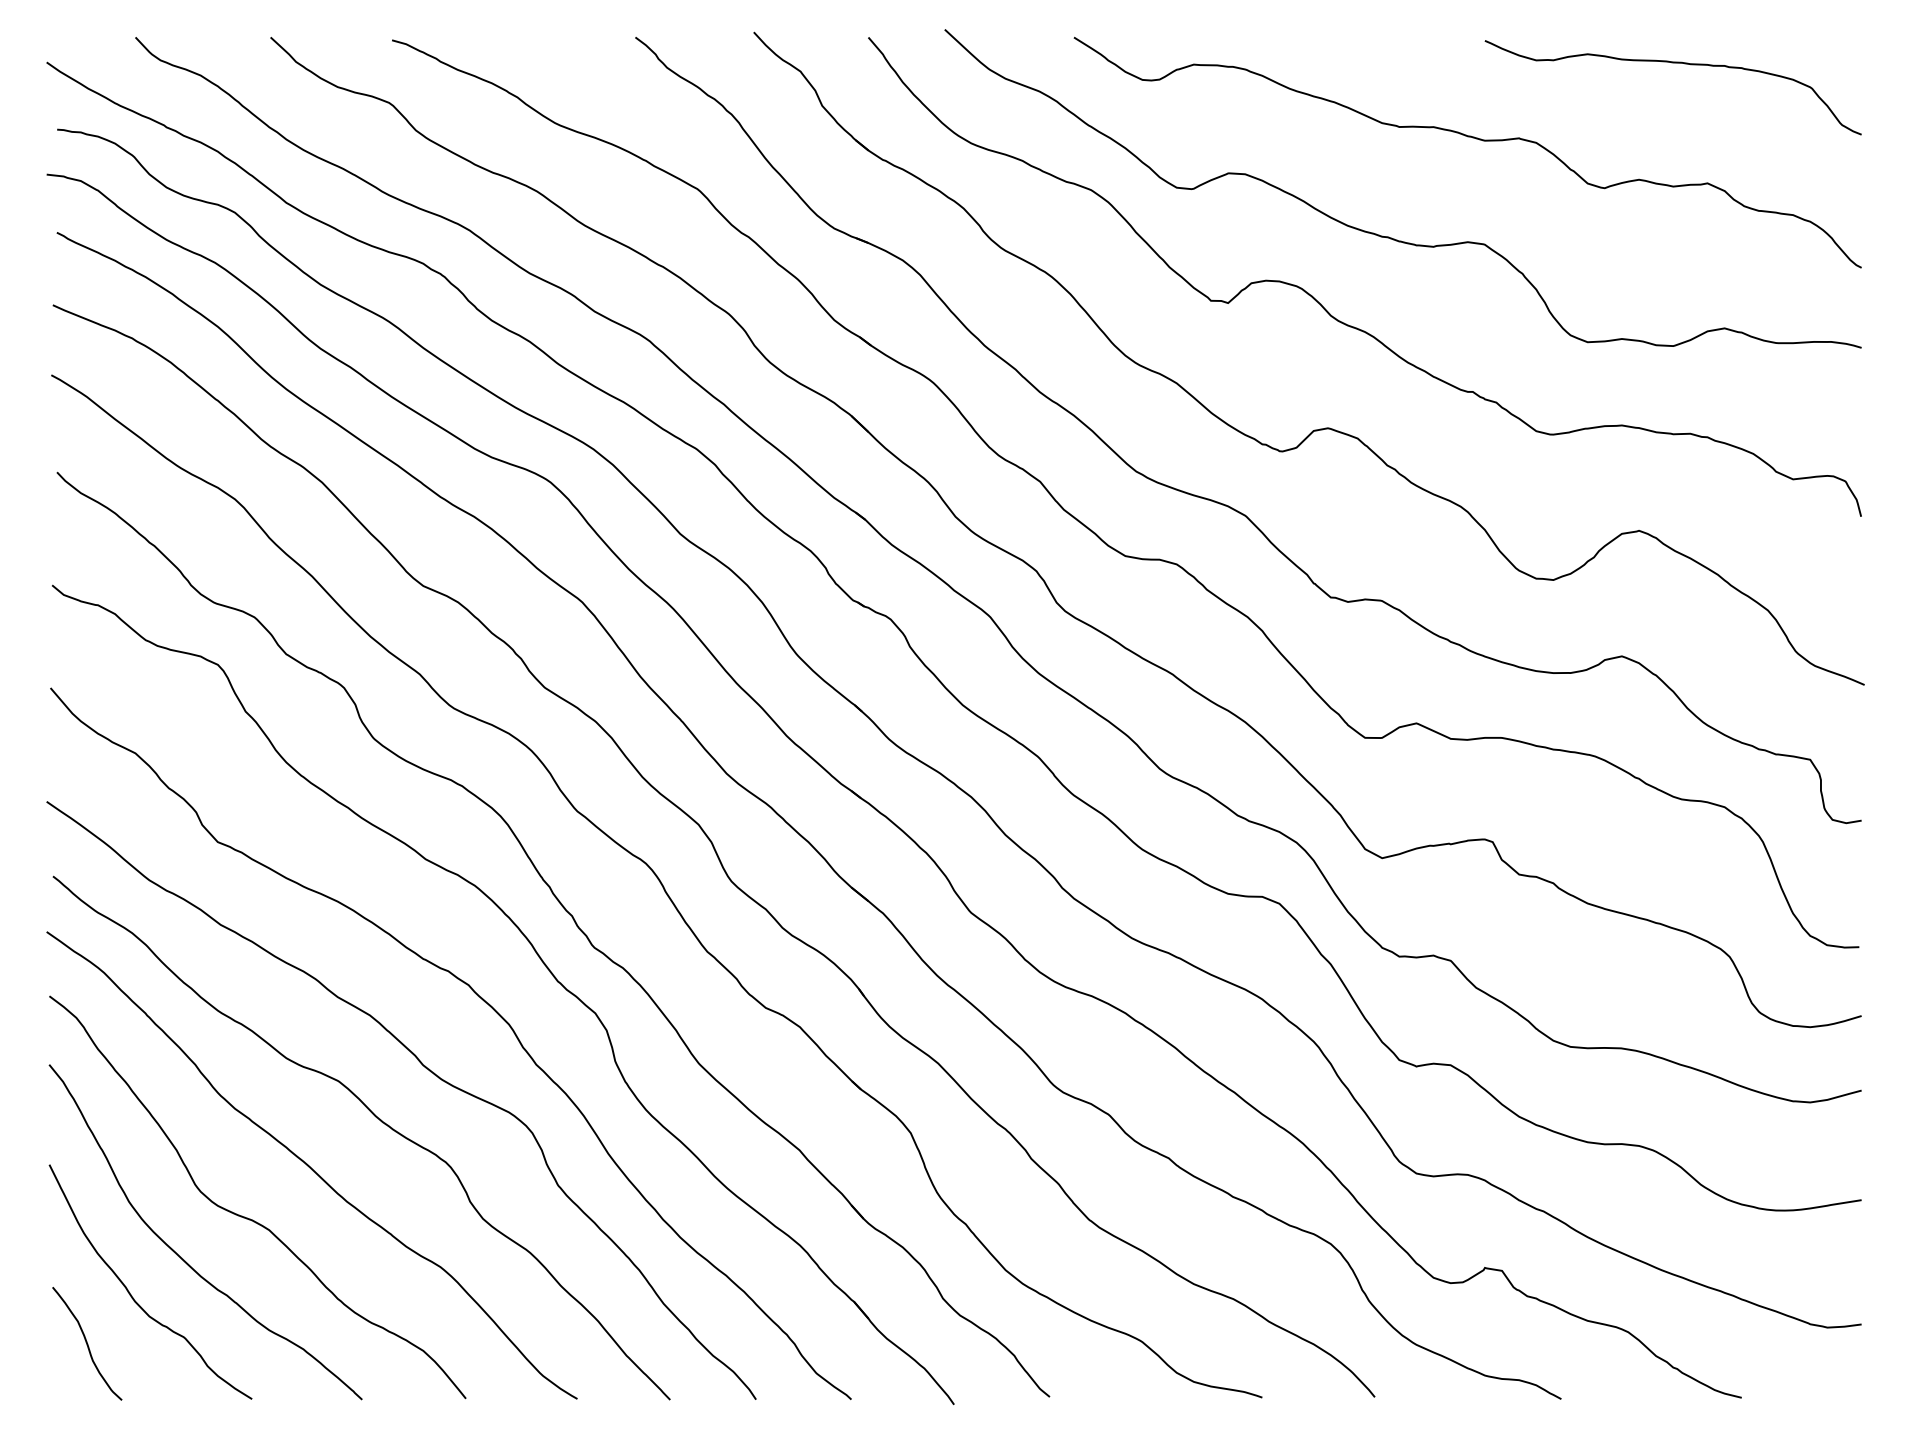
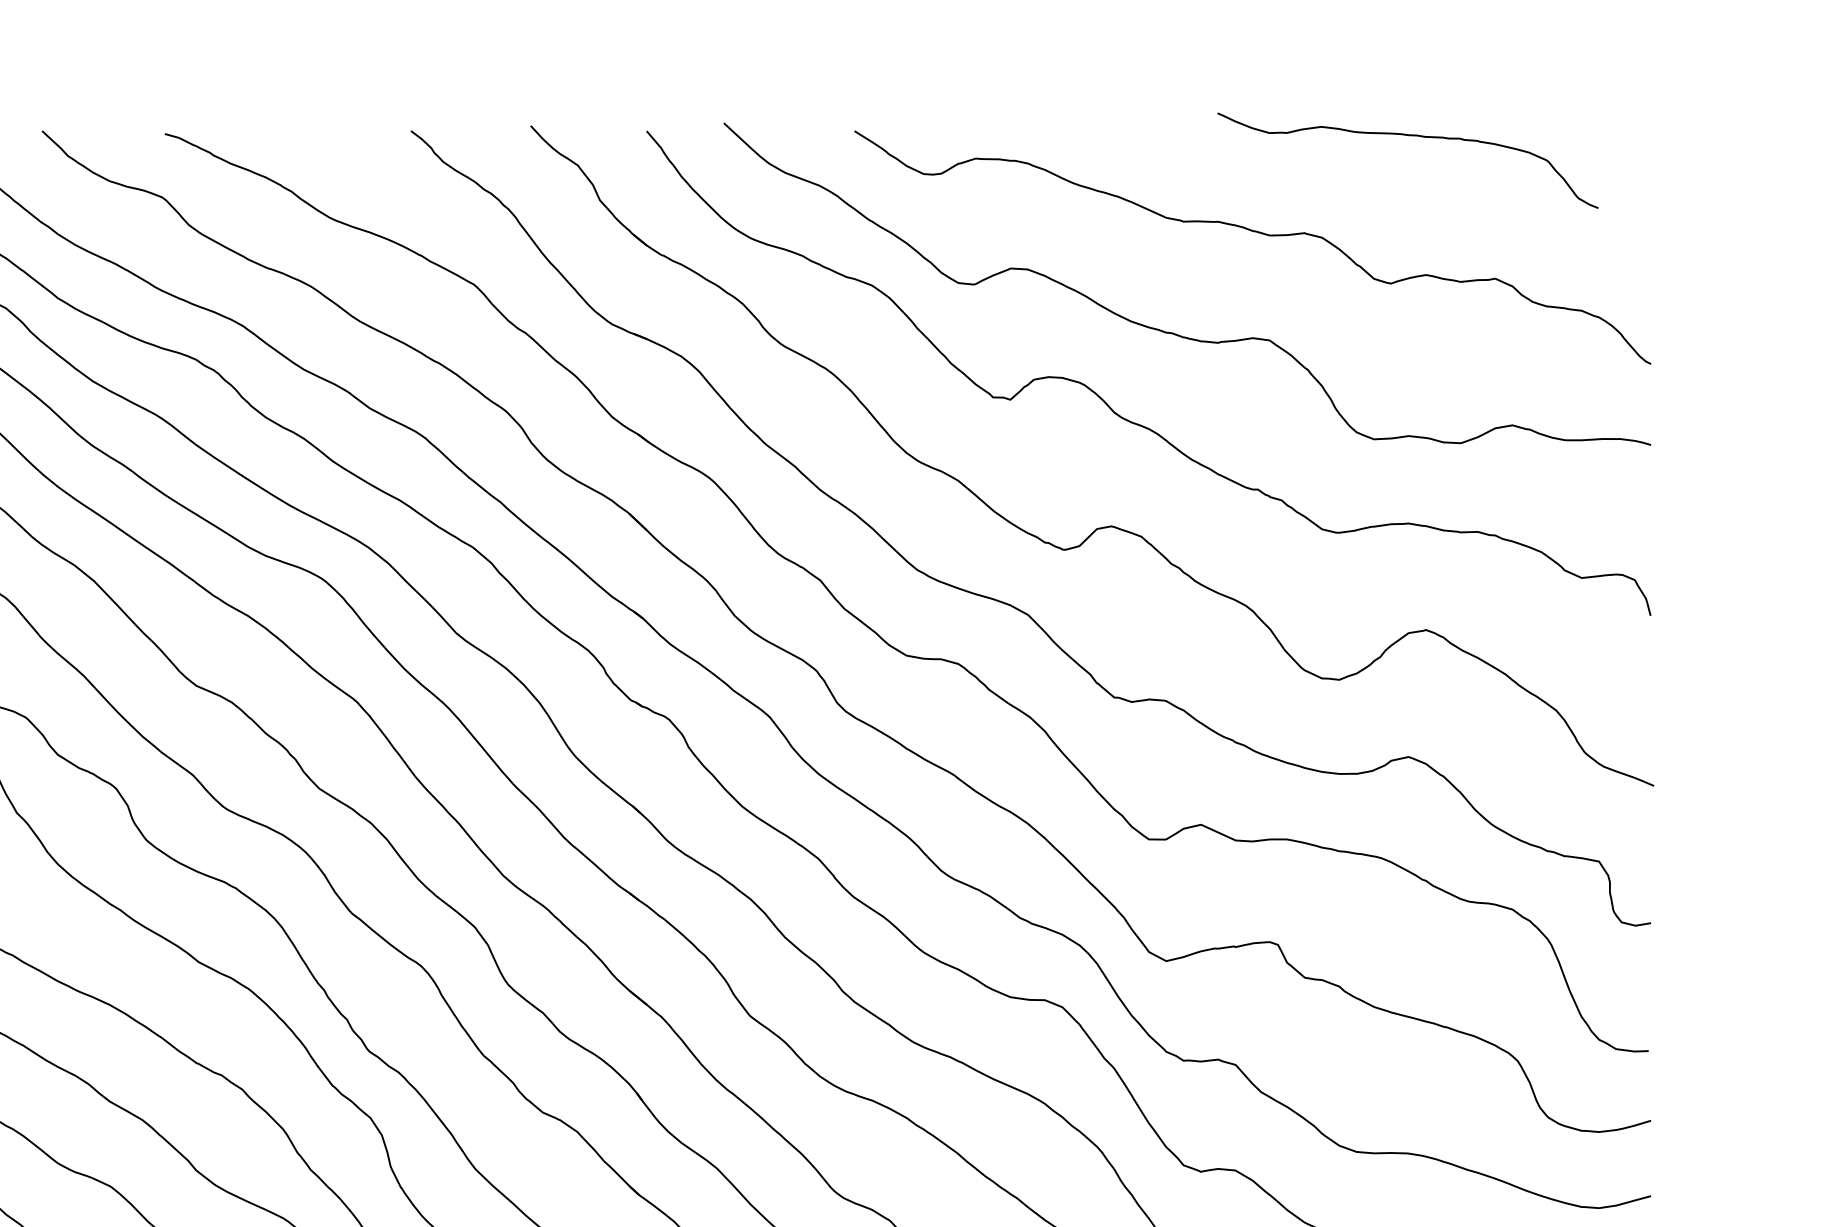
curve: (1672, 63) -> (1407, 136), moved

